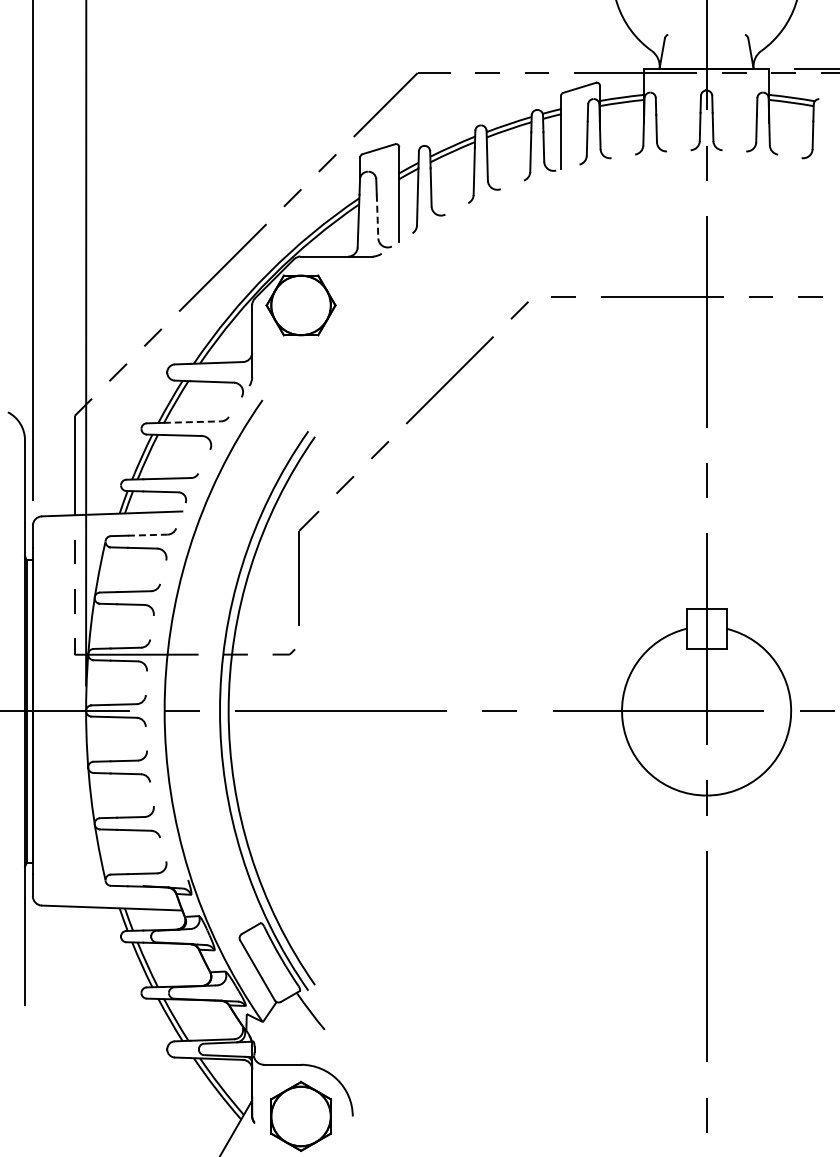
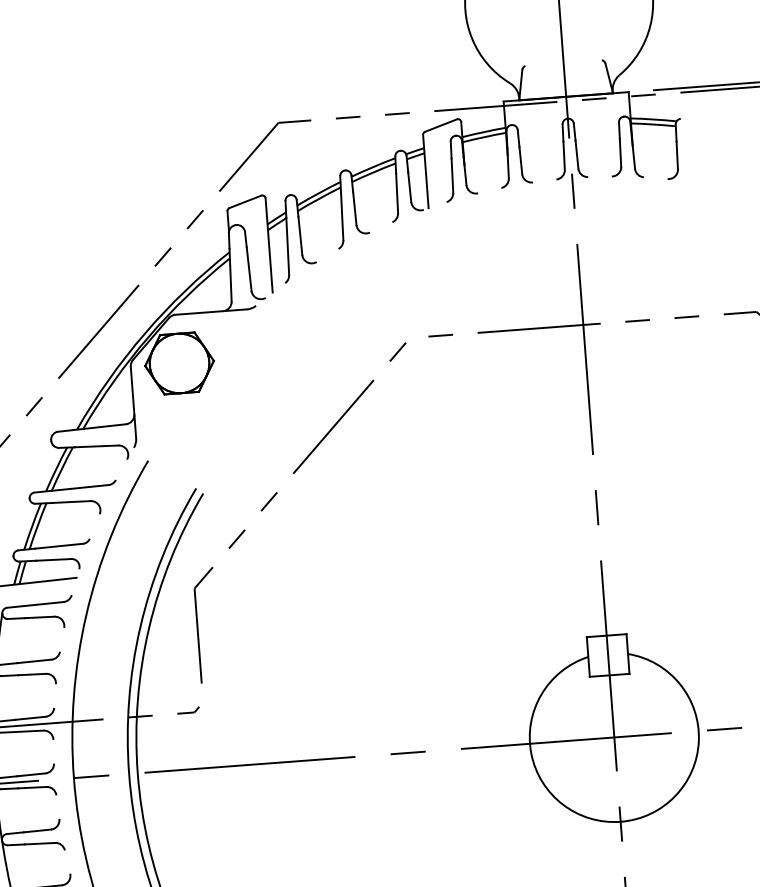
line: (377, 216) -> (249, 269), dashed -> solid
line: (192, 422) -> (80, 488), dashed -> solid
line: (147, 535) -> (43, 604), dashed -> solid

